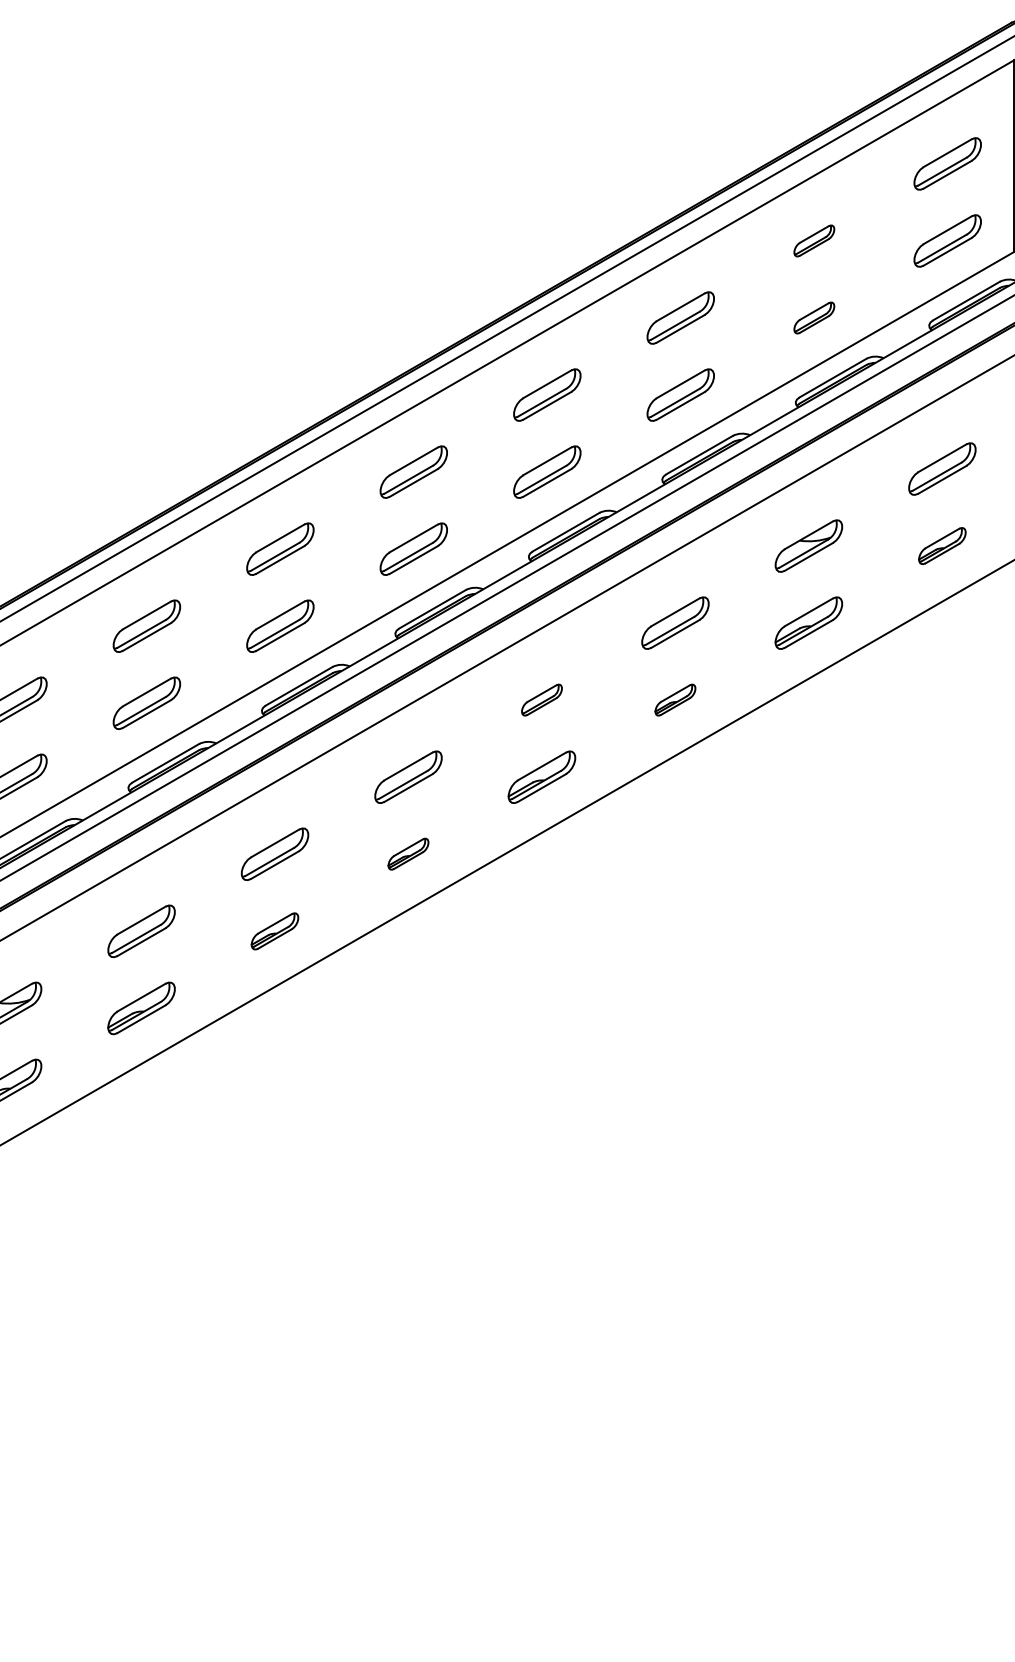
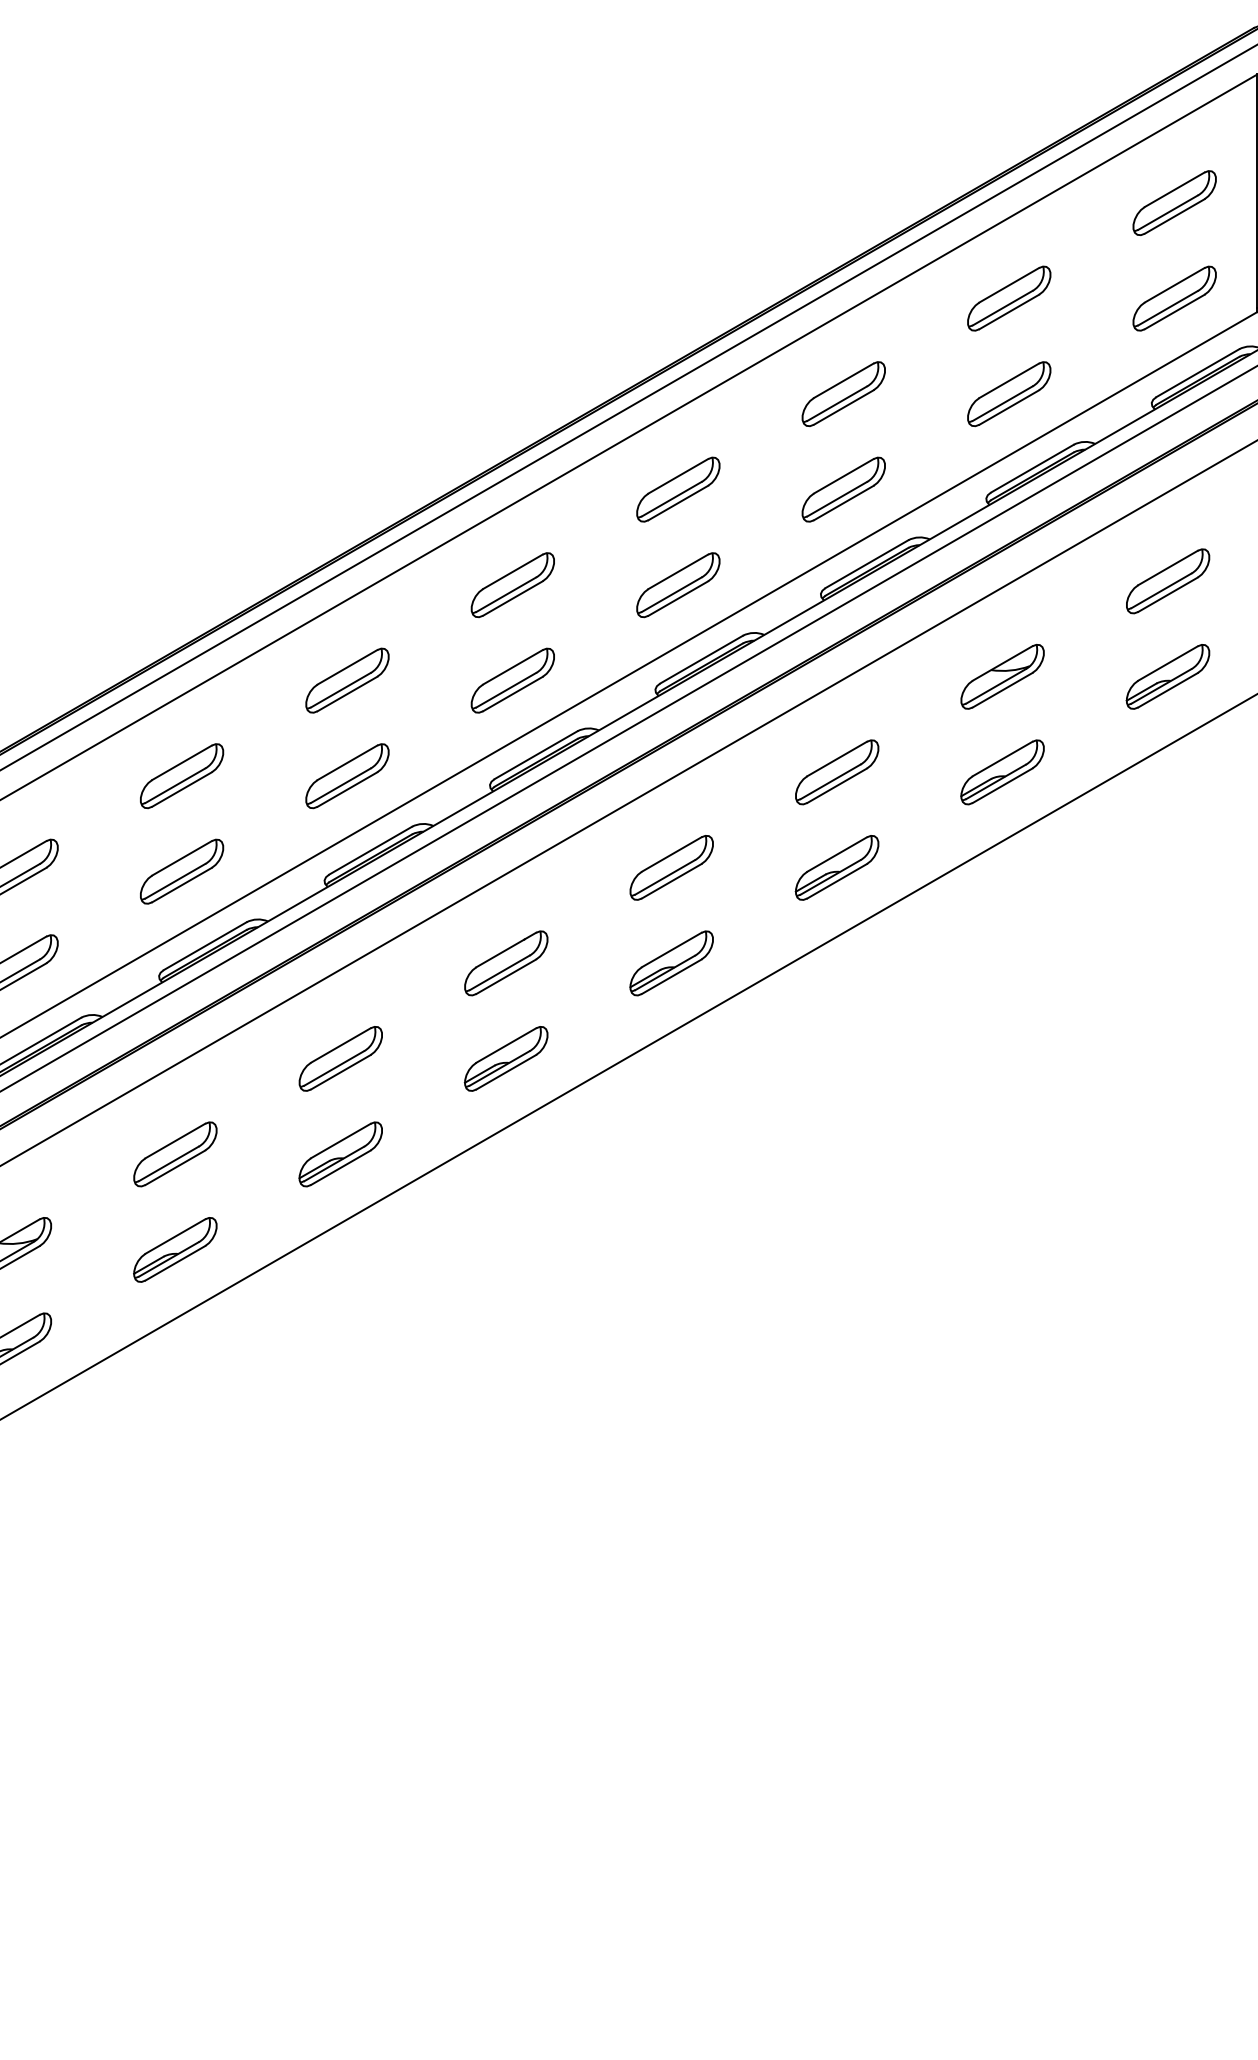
part: (814, 240) -> (1009, 298), size x1.67
part: (814, 317) -> (1009, 393), size x1.67
part: (942, 545) -> (1168, 676), size x1.43
part: (541, 699) -> (671, 866), size x1.67
part: (675, 699) -> (837, 866), size x1.67
part: (408, 853) -> (506, 1057), size x1.67
part: (274, 931) -> (340, 1154), size x1.43

